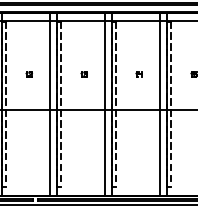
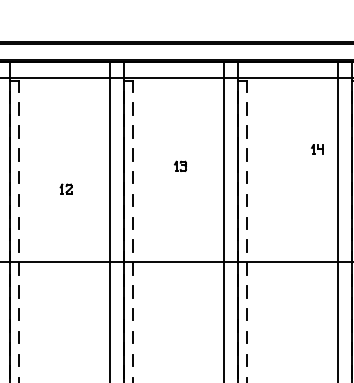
part: (83, 74) -> (179, 166), moved
part: (138, 74) -> (316, 149), moved

